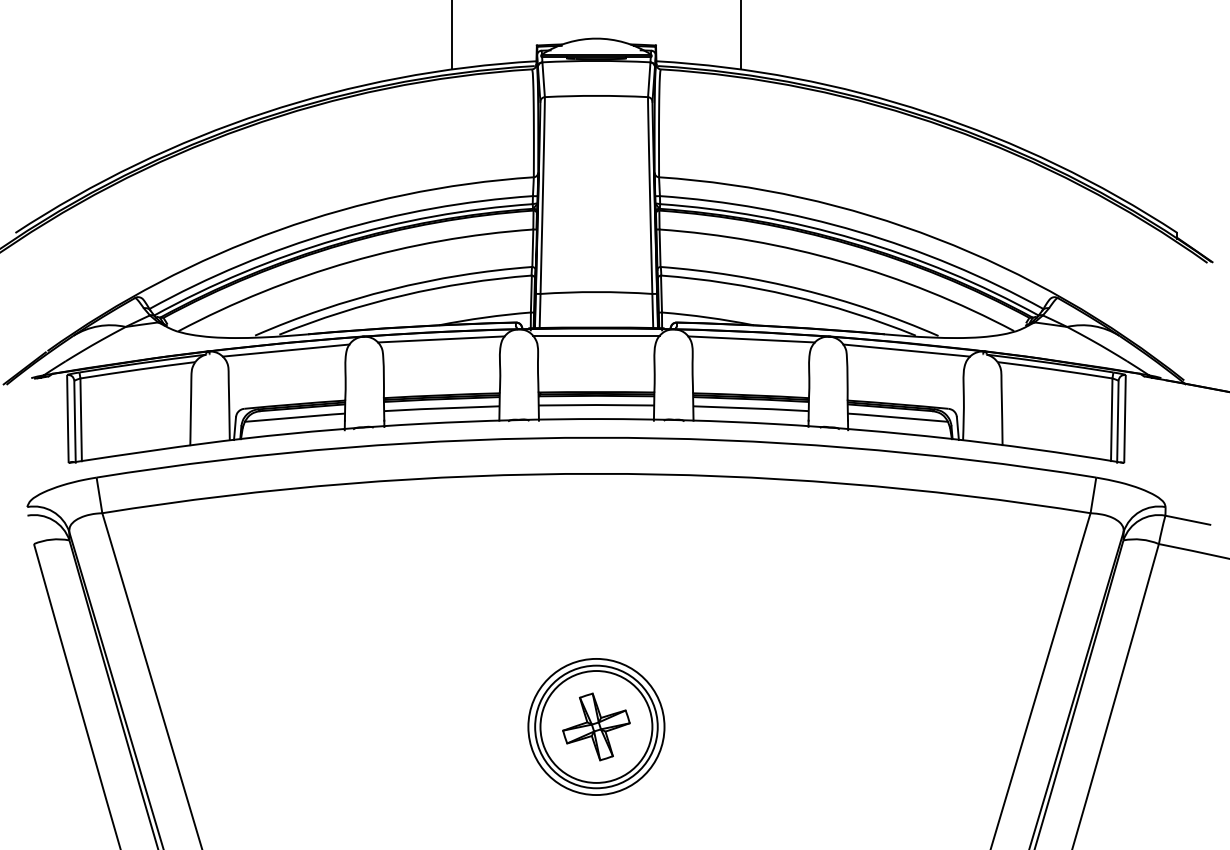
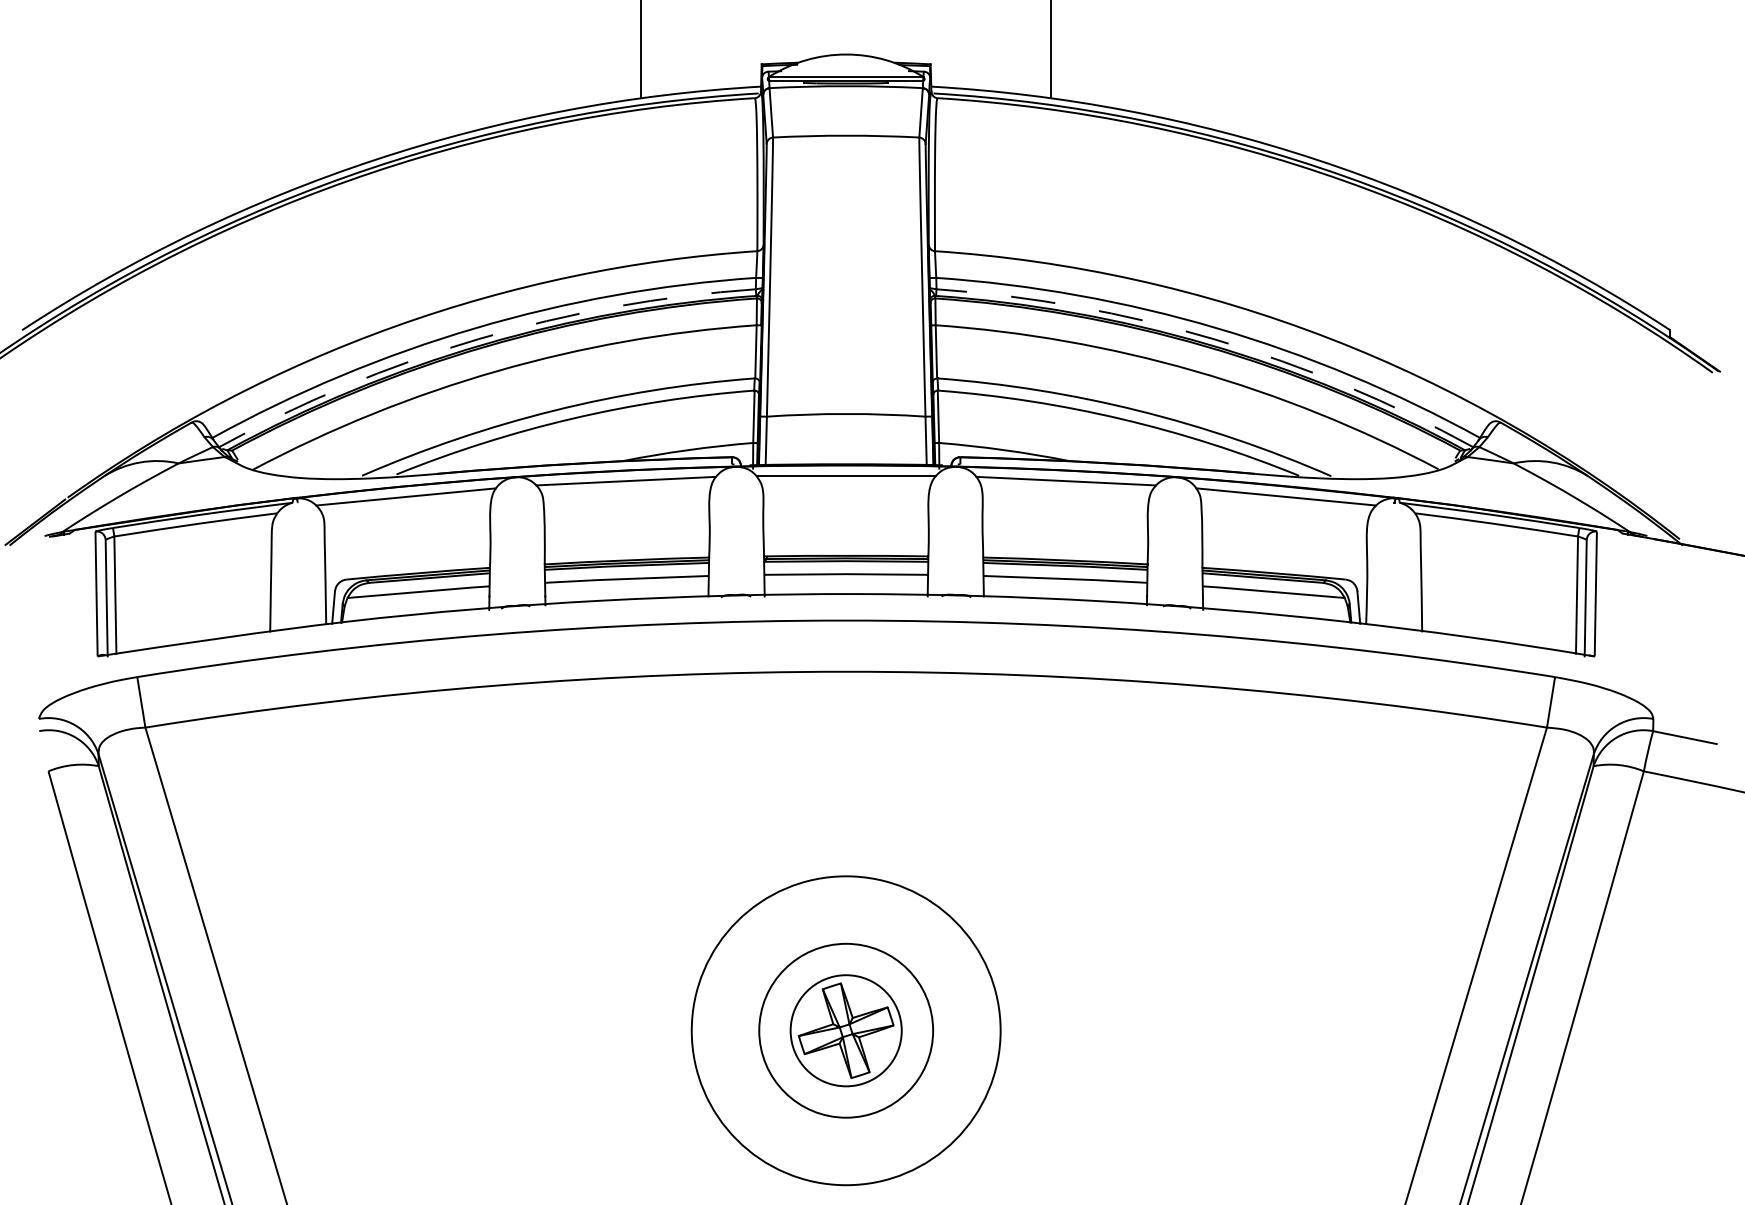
arc: (337, 239) -> (478, 339), solid -> dashed
arc: (856, 239) -> (1214, 339), solid -> dashed
circle: (595, 726) -> (845, 1030), size x0.7
circle: (595, 726) -> (845, 1030), size x1.6

